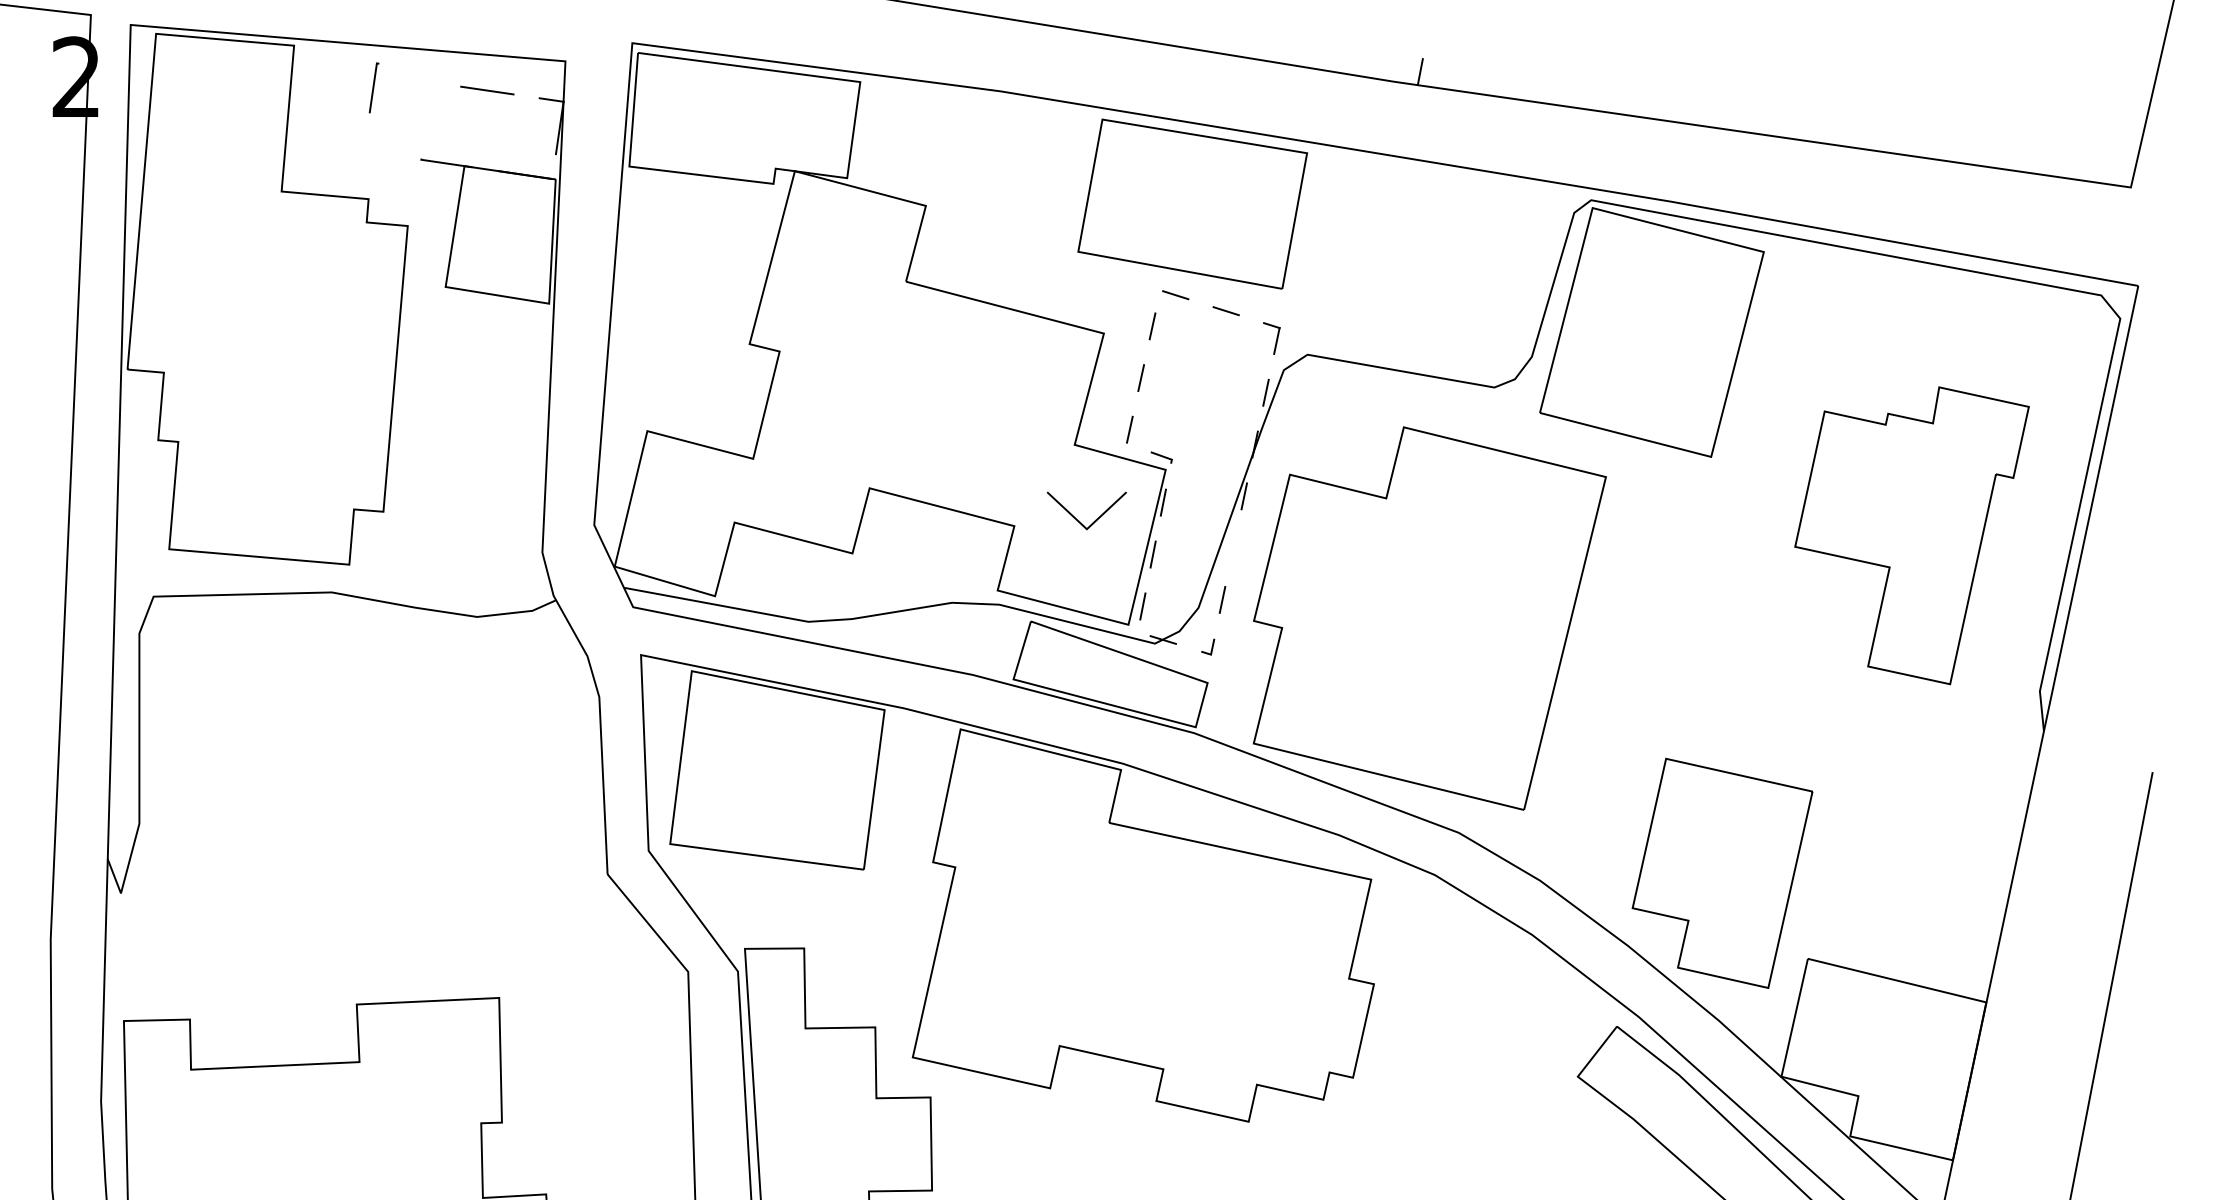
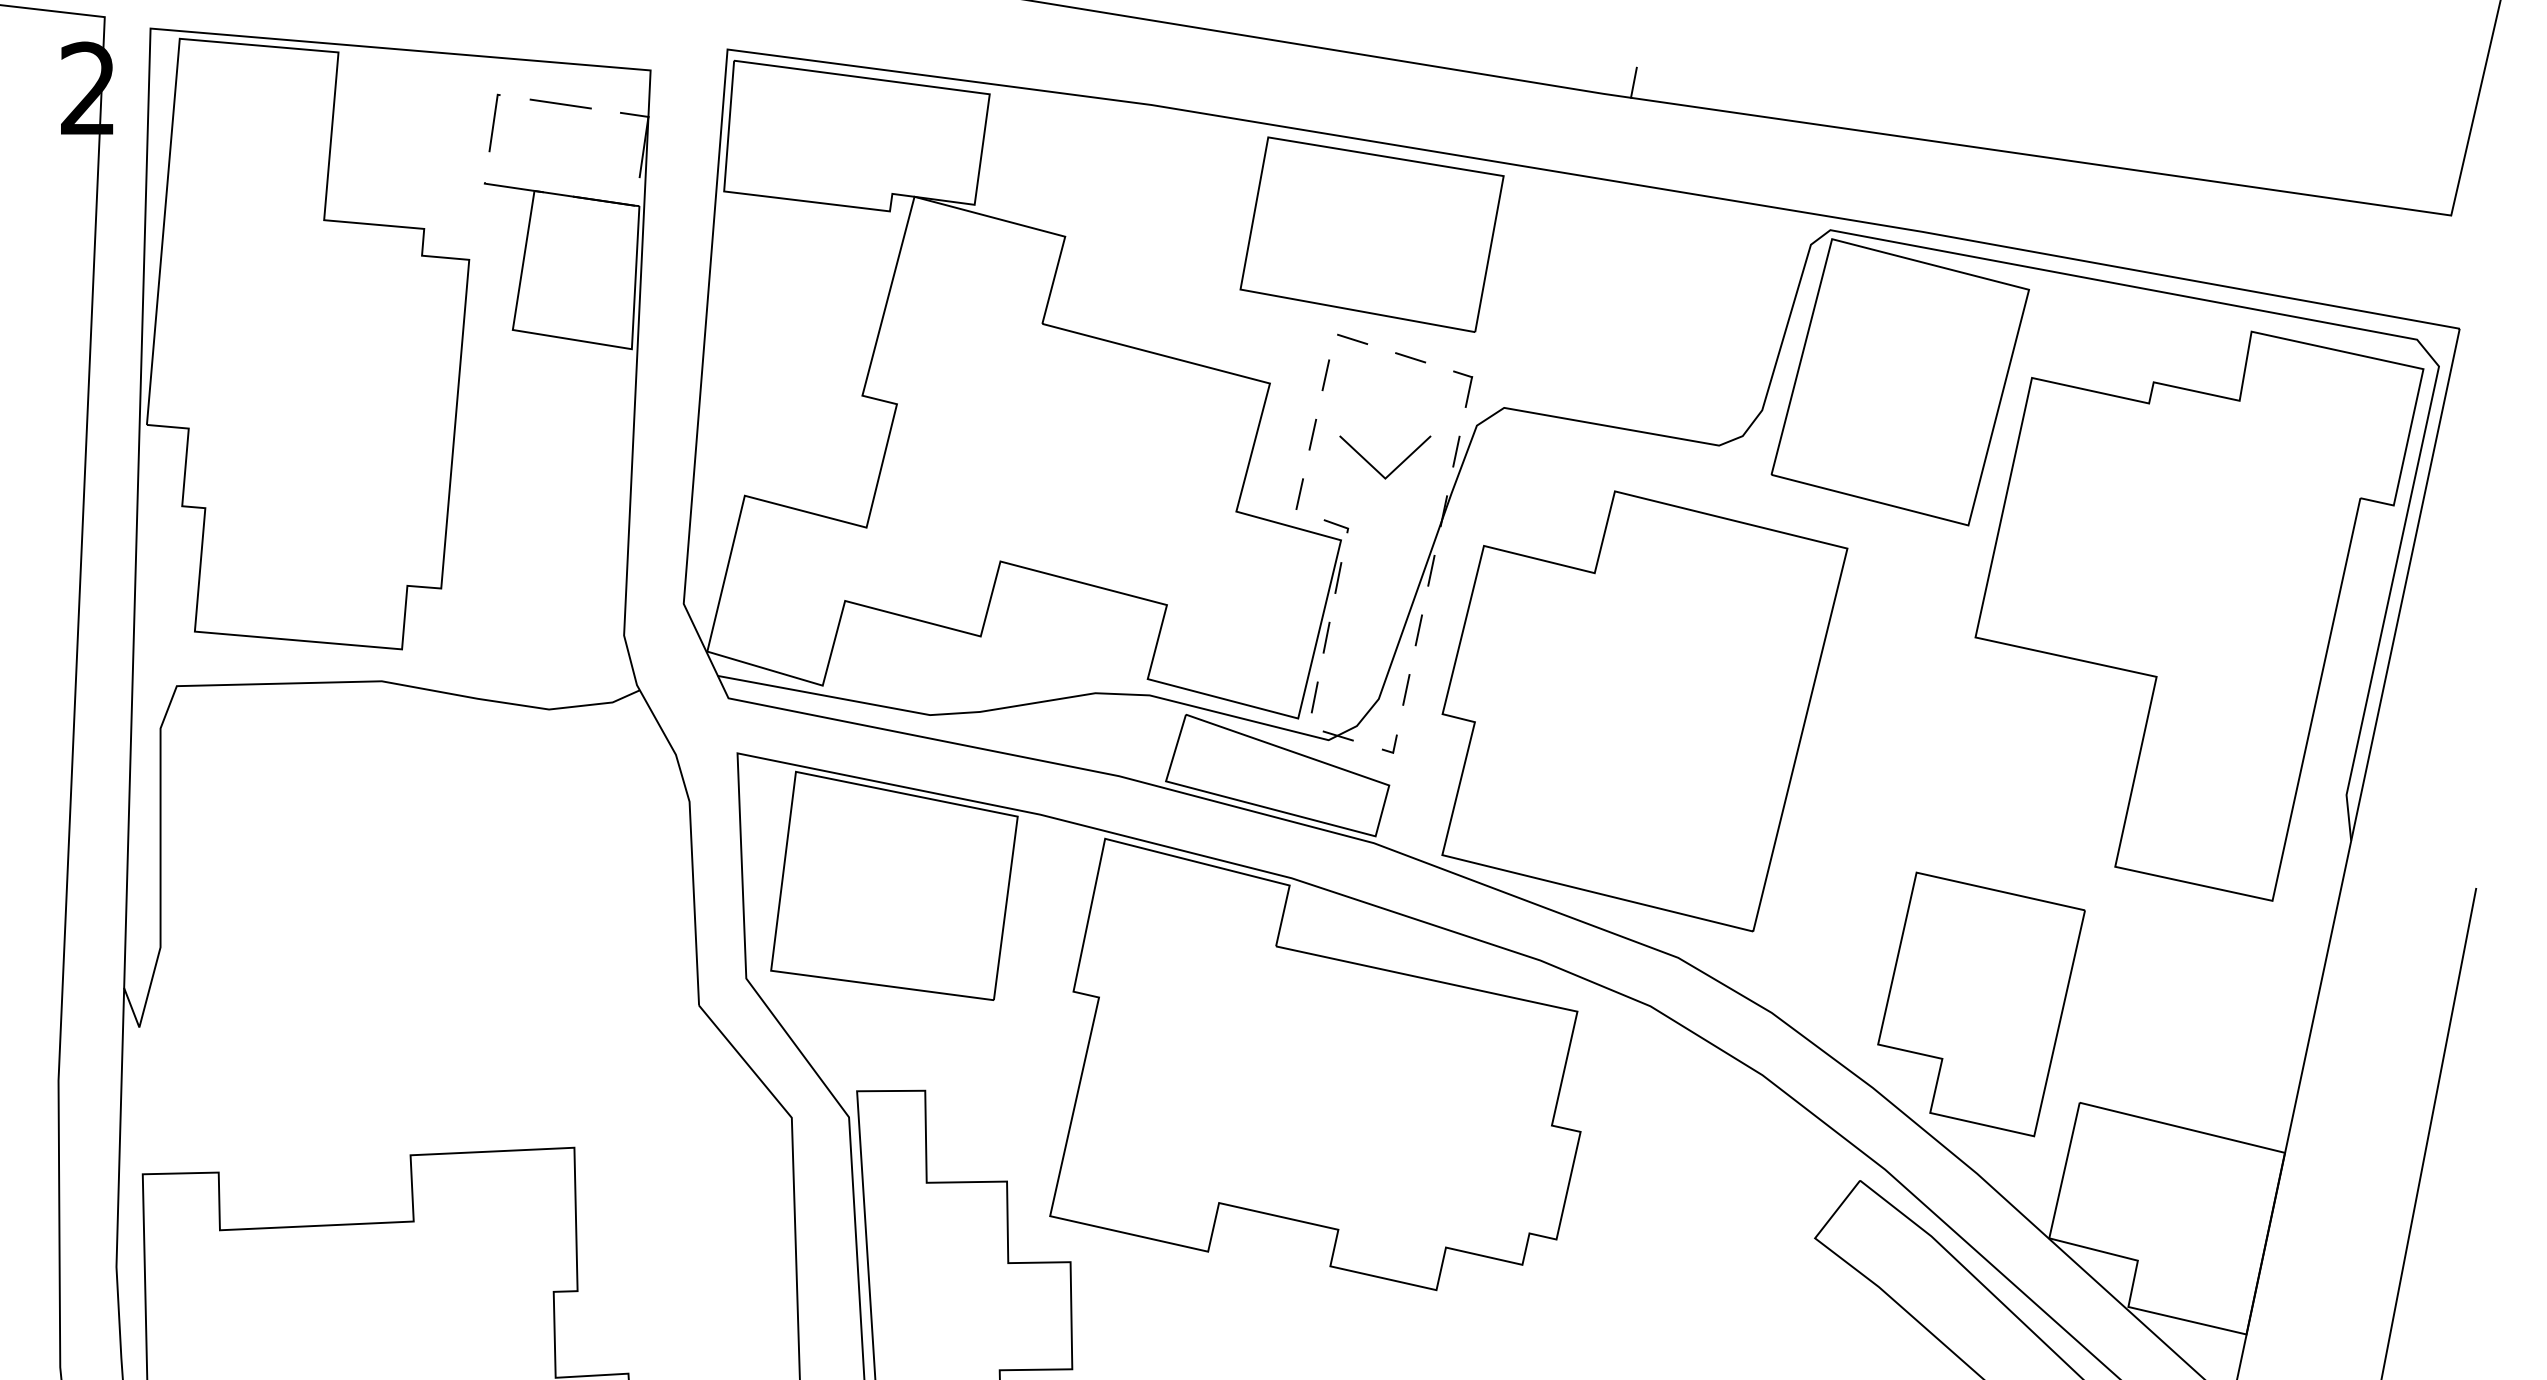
line: (374, 87) -> (494, 122), moved
line: (1095, 519) -> (1395, 467), moved
part: (1912, 535) -> (2199, 615), size x1.67
line: (1233, 548) -> (1418, 630), added

